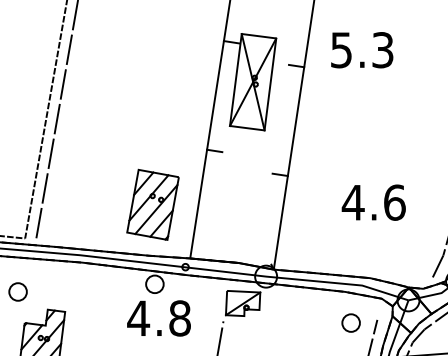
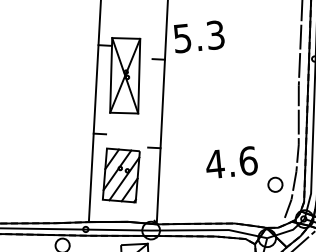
text: (362, 50) -> (199, 37), moved
part: (152, 204) -> (120, 175), moved
part: (424, 235) -> (274, 184), added

